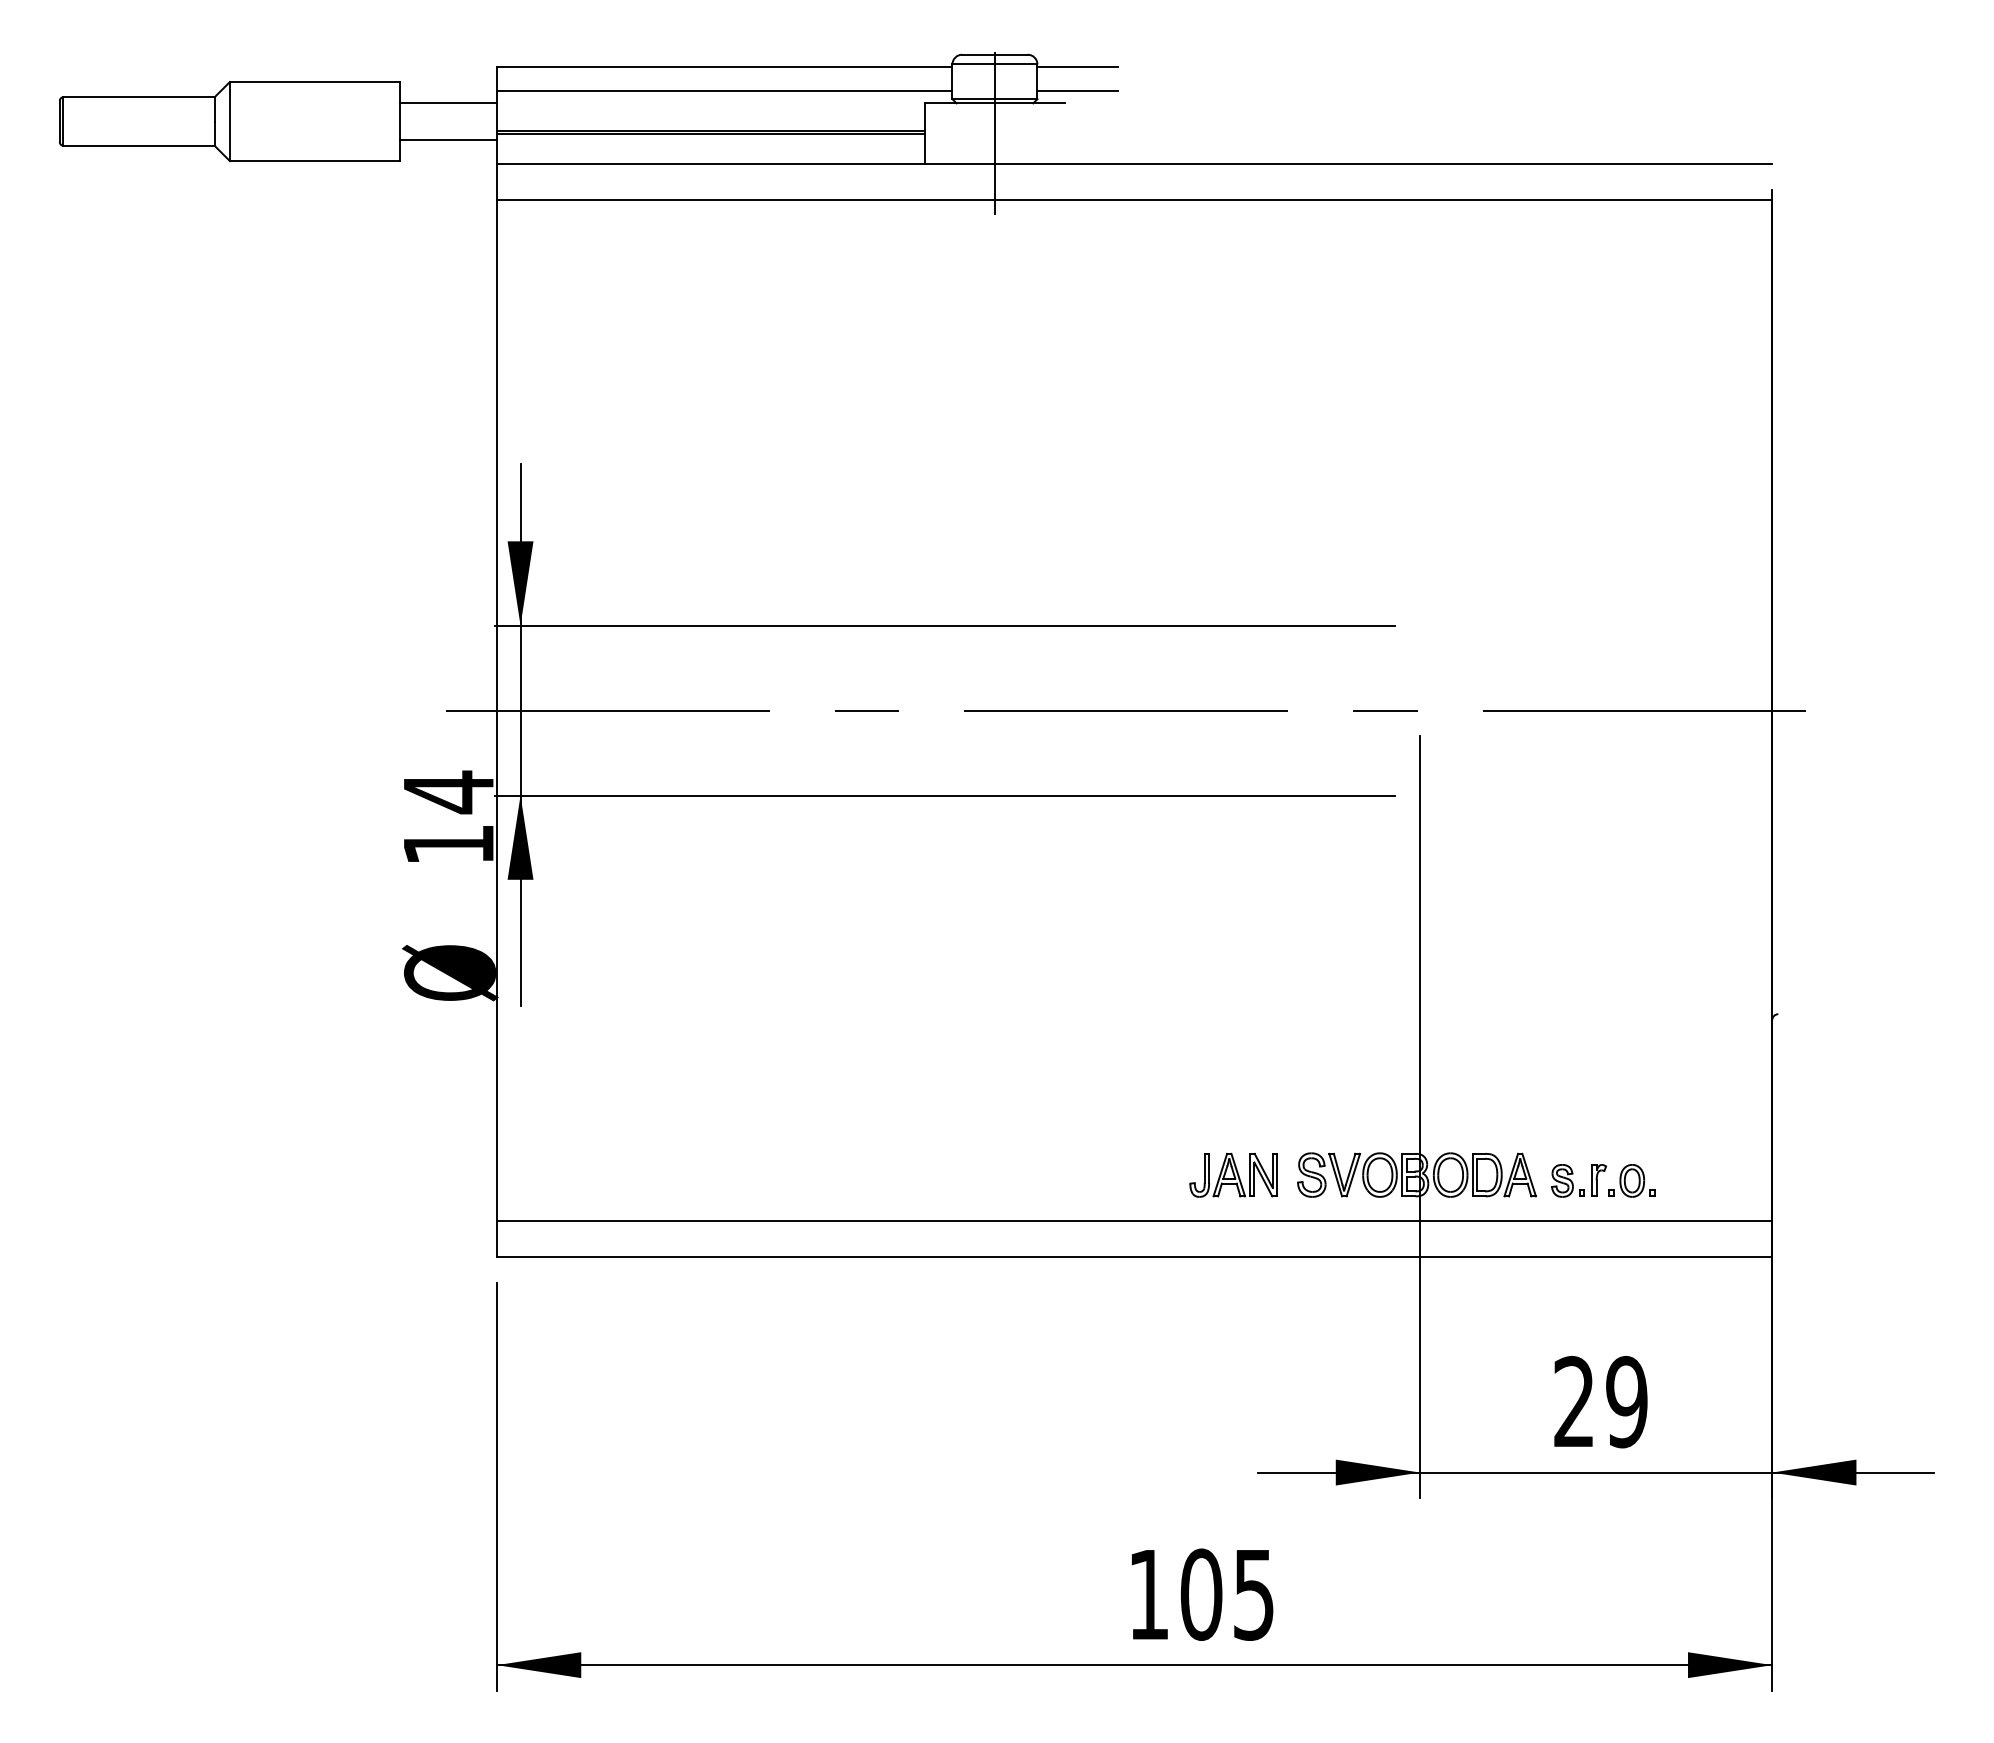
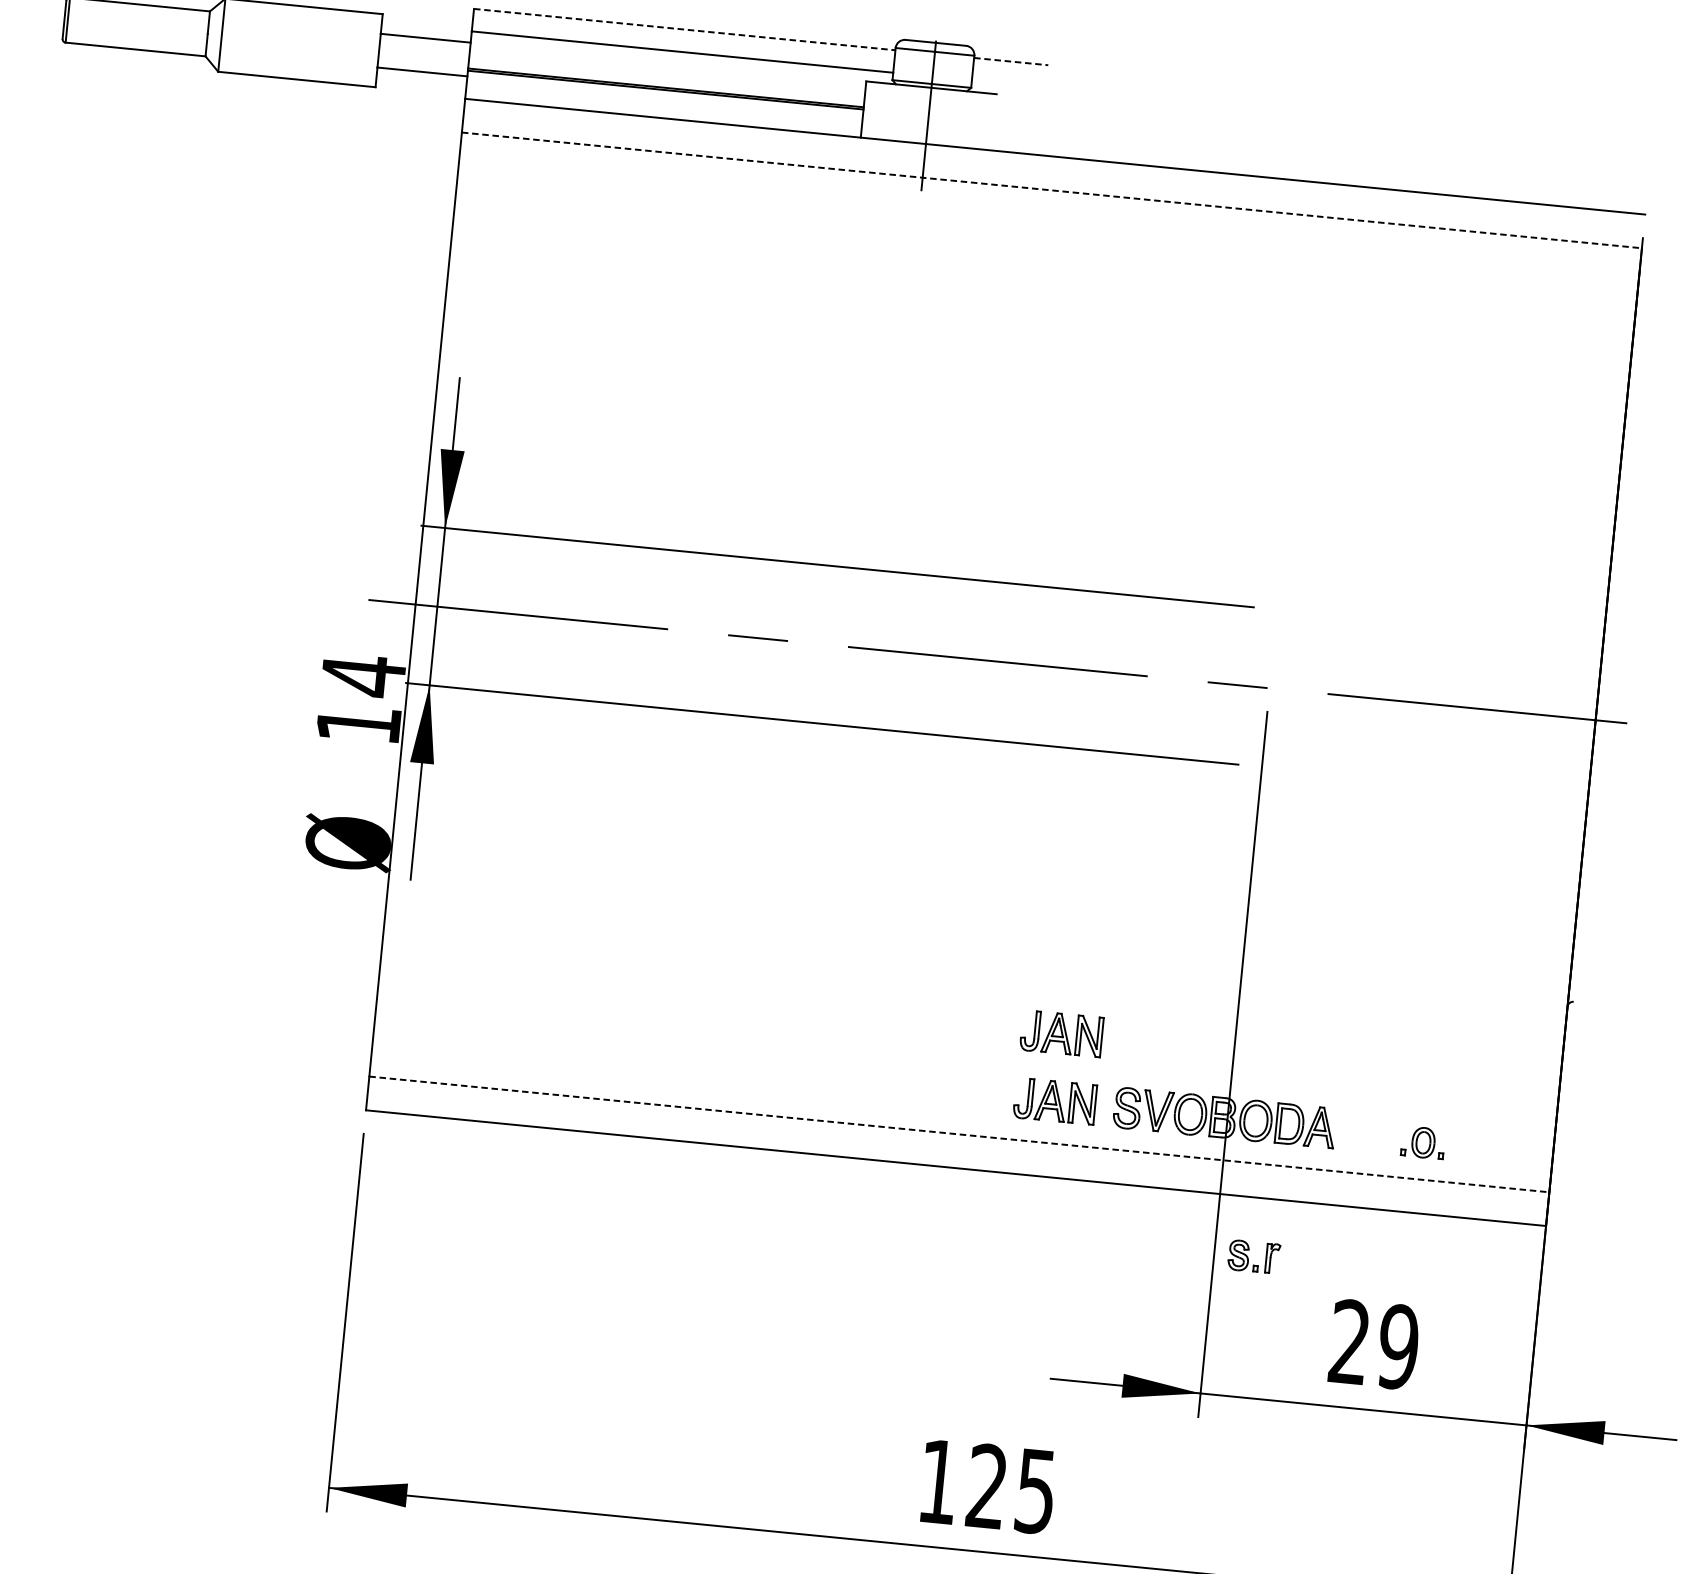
line: (724, 66) -> (684, 29), solid -> dashed
line: (1078, 66) -> (1012, 61), solid -> dashed
line: (1077, 91) -> (1008, 84), removed
line: (1134, 200) -> (1051, 190), solid -> dashed
part: (1233, 1101) -> (1061, 1033), added
part: (1573, 1183) -> (1248, 1258), moved
line: (1134, 1220) -> (959, 1134), solid -> dashed
text: (1201, 1594) -> (987, 1486), 105 -> 125

